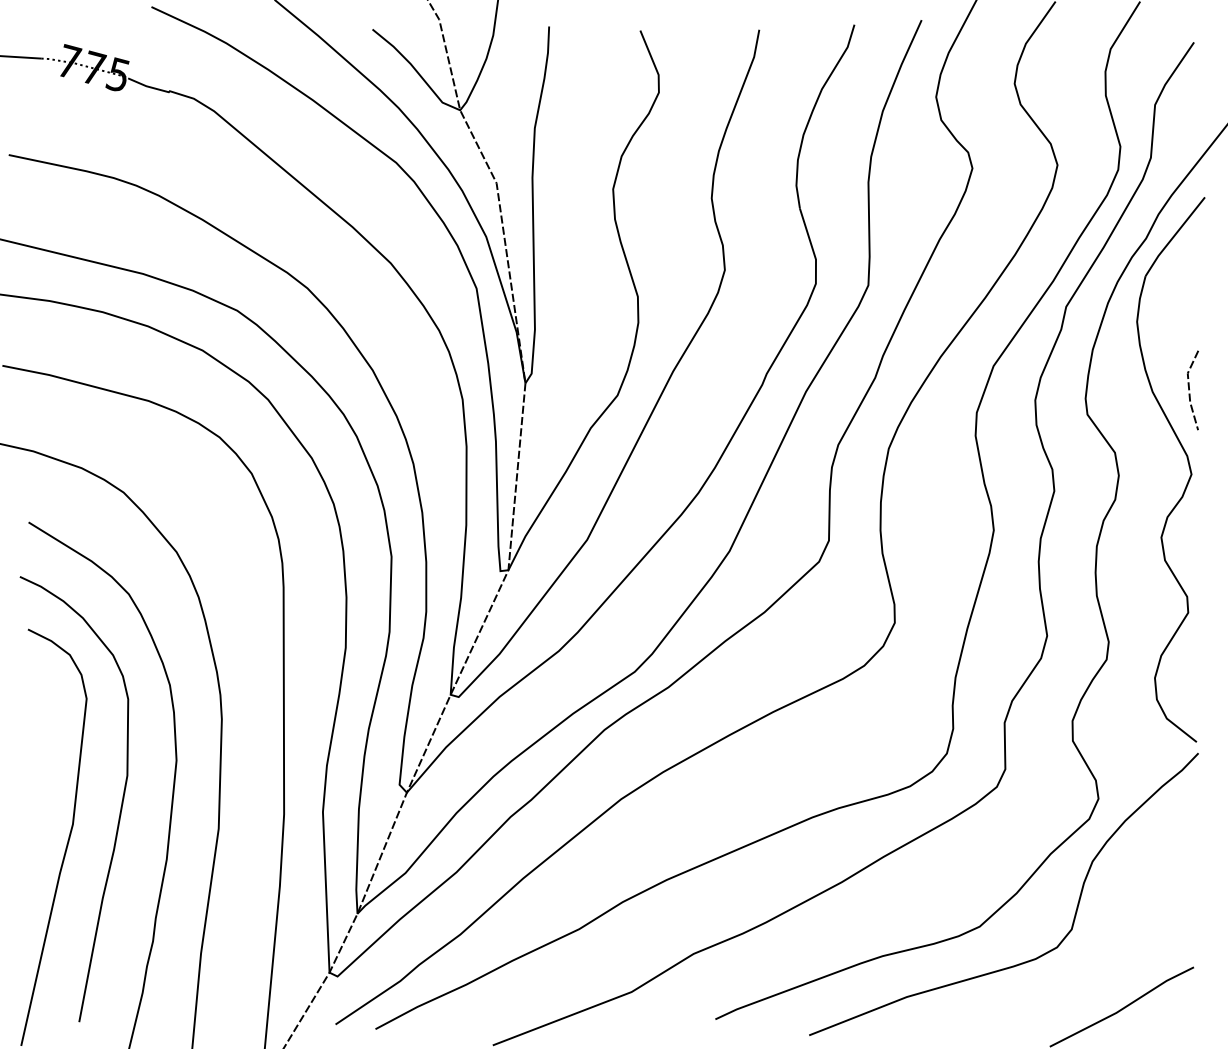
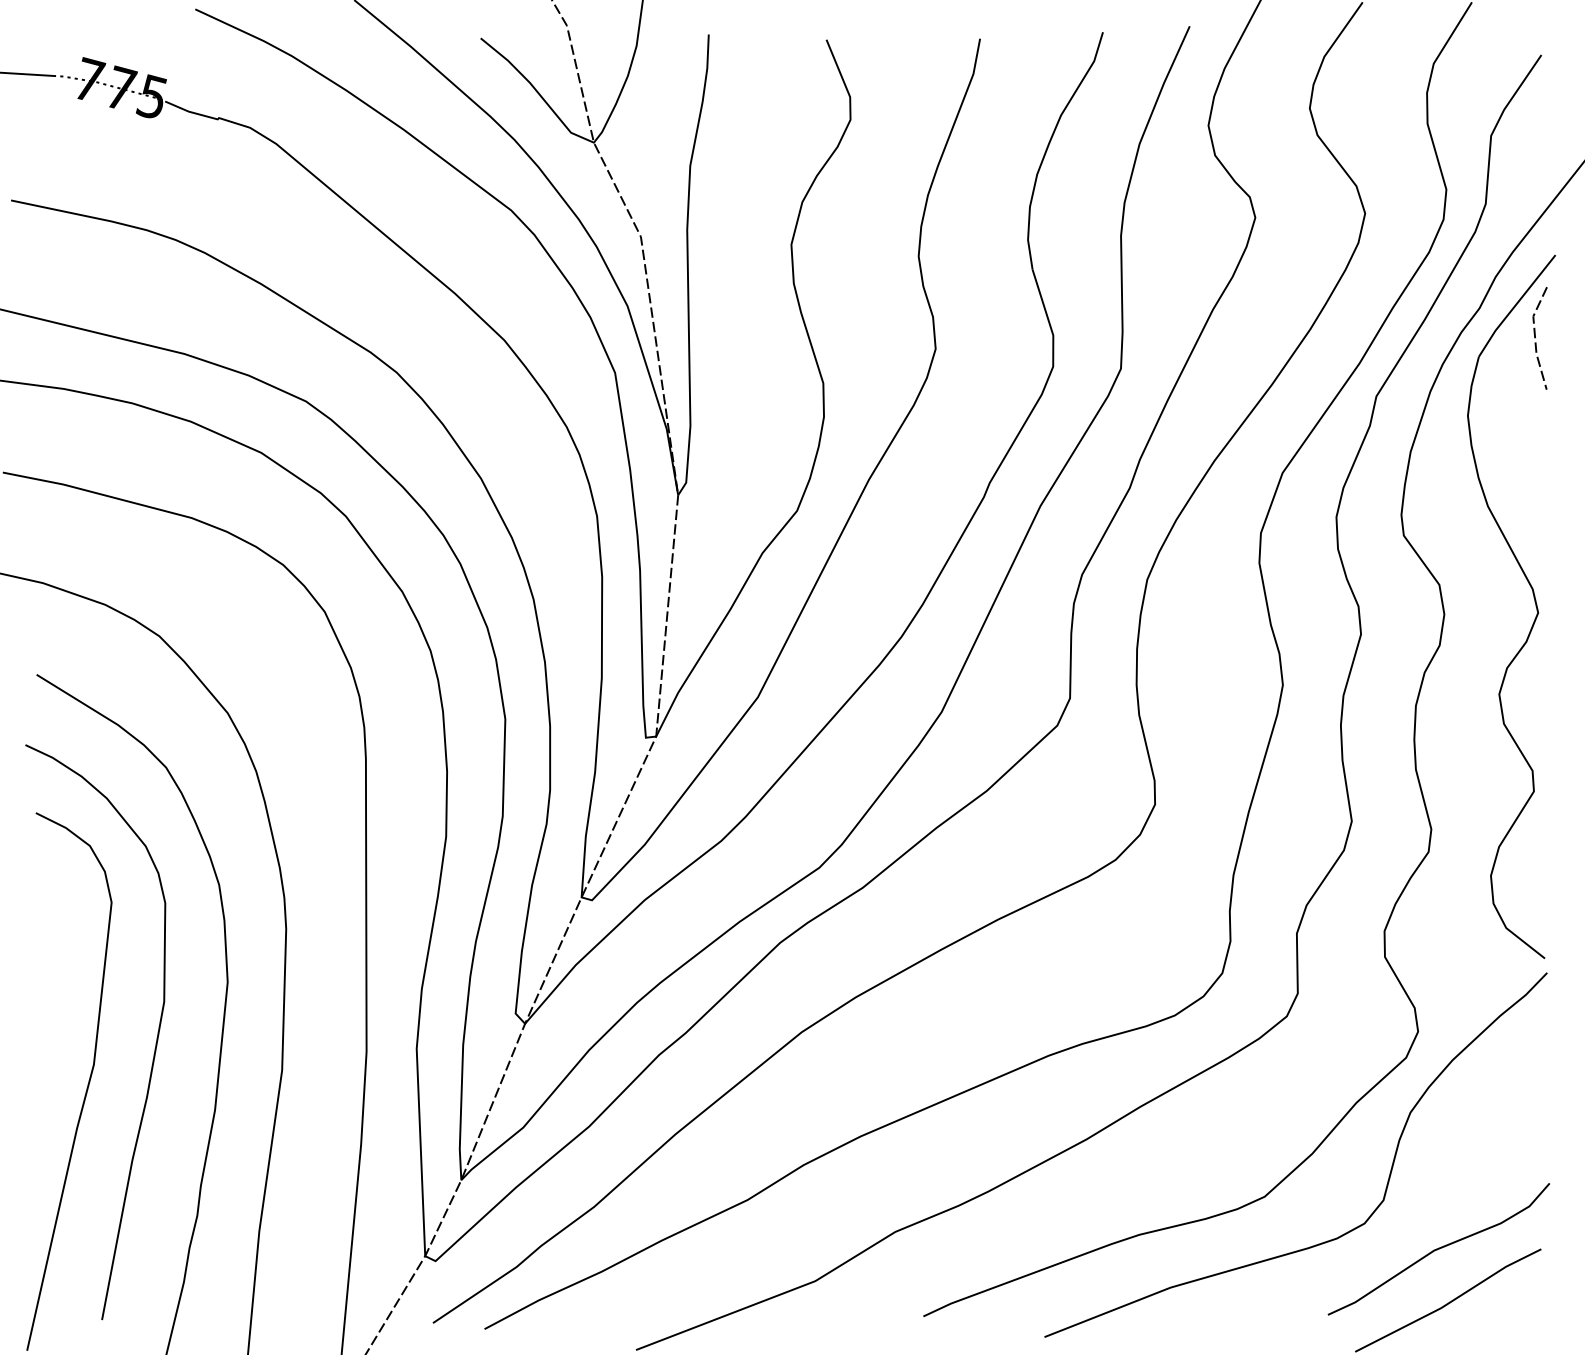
line: (1189, 390) -> (1535, 338), moved
curve: (1114, 967) -> (1438, 1249), added

